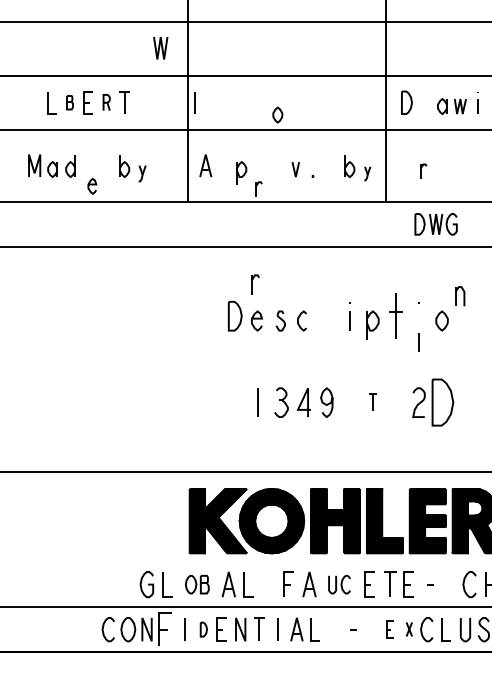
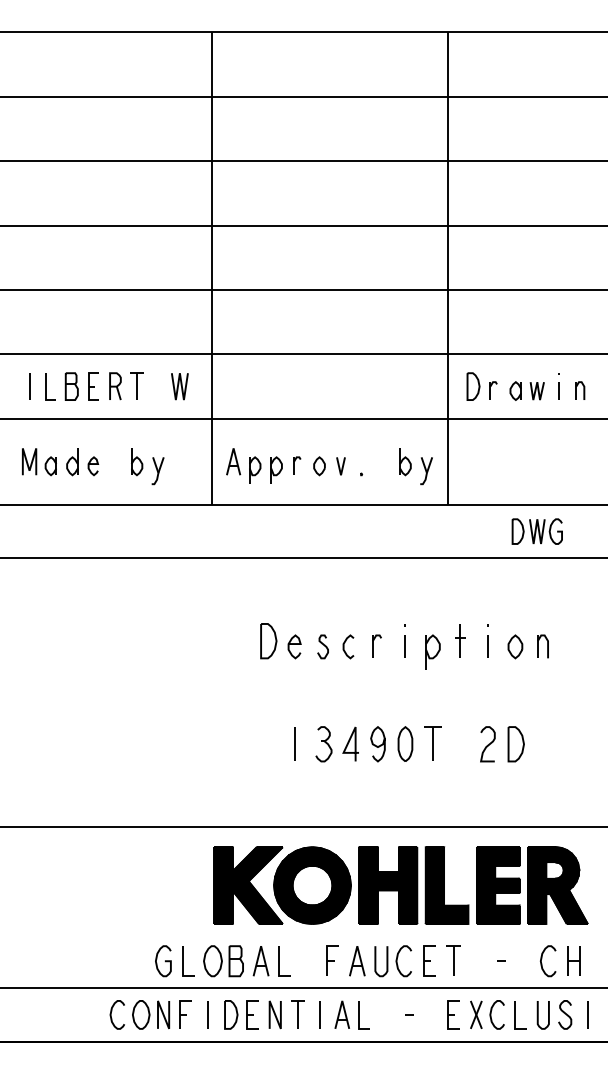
line: (159, 48) -> (178, 386), moved
part: (69, 102) -> (71, 386), size x1.67
part: (106, 102) -> (115, 386), size x1.43
line: (194, 102) -> (29, 386), moved
part: (277, 115) -> (319, 466), moved
part: (423, 171) -> (493, 390), moved
part: (224, 172) -> (255, 469), added
part: (141, 173) -> (157, 471), size x1.43
part: (367, 173) -> (426, 471), size x1.67
curve: (92, 184) -> (93, 464), moved
part: (259, 189) -> (297, 465), moved
part: (435, 224) -> (536, 531), moved
part: (255, 283) -> (376, 645), moved
part: (459, 296) -> (542, 646), moved
part: (396, 315) -> (460, 640), size x0.62
line: (418, 342) -> (487, 646), moved
part: (349, 402) -> (405, 743), added
part: (372, 402) -> (432, 743), size x1.67
part: (442, 402) -> (515, 744), size x0.62
part: (409, 583) -> (476, 960), removed
part: (197, 584) -> (223, 961), size x1.43
part: (338, 584) -> (392, 961), size x1.43
part: (165, 629) -> (185, 1014), size x0.71
part: (203, 629) -> (231, 1014), size x1.67
part: (390, 629) -> (453, 1014), size x1.43
part: (409, 629) -> (476, 1014), size x1.67

